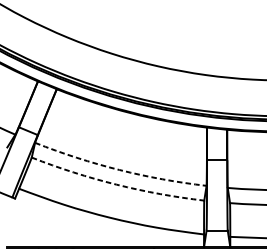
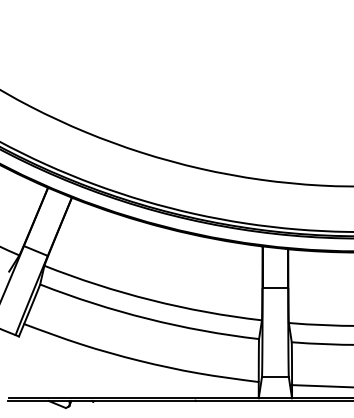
arc: (119, 170) -> (151, 300), dashed -> solid
arc: (116, 184) -> (147, 318), dashed -> solid

